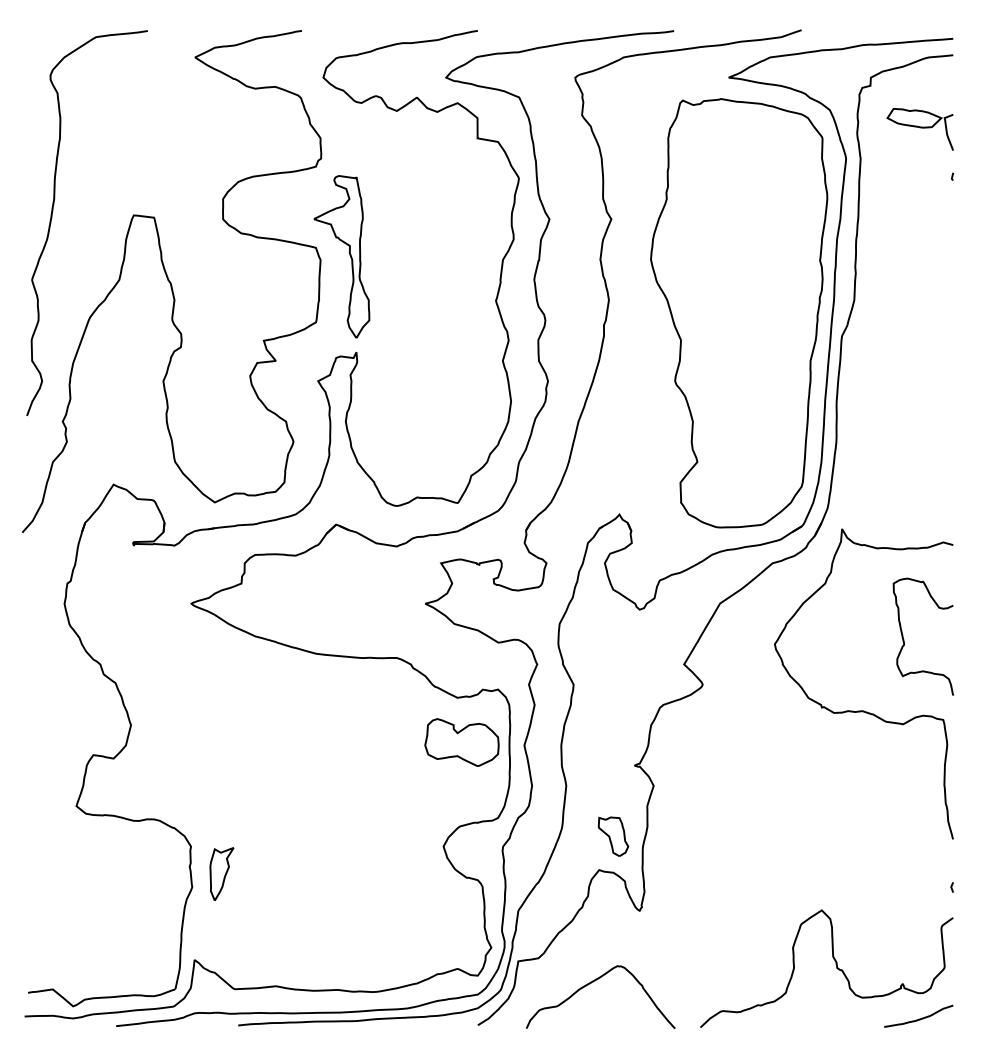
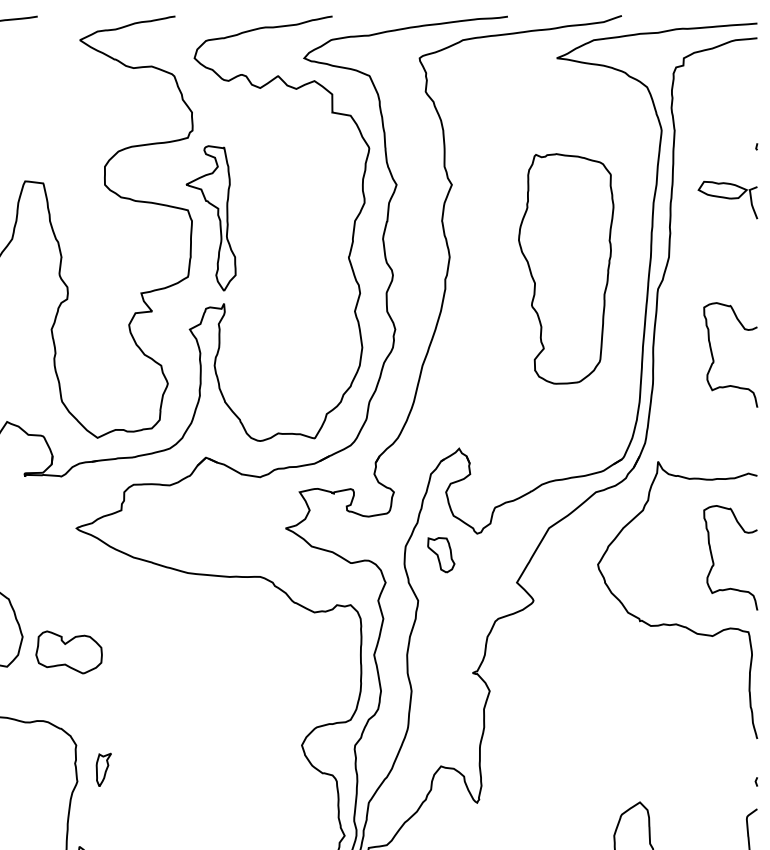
part: (919, 129) -> (727, 200), moved
part: (739, 313) -> (566, 269), size x0.6
curve: (904, 412) -> (713, 357), added
part: (461, 742) -> (68, 652), moved
part: (613, 836) -> (441, 554), moved
part: (221, 873) -> (103, 769), size x0.7

